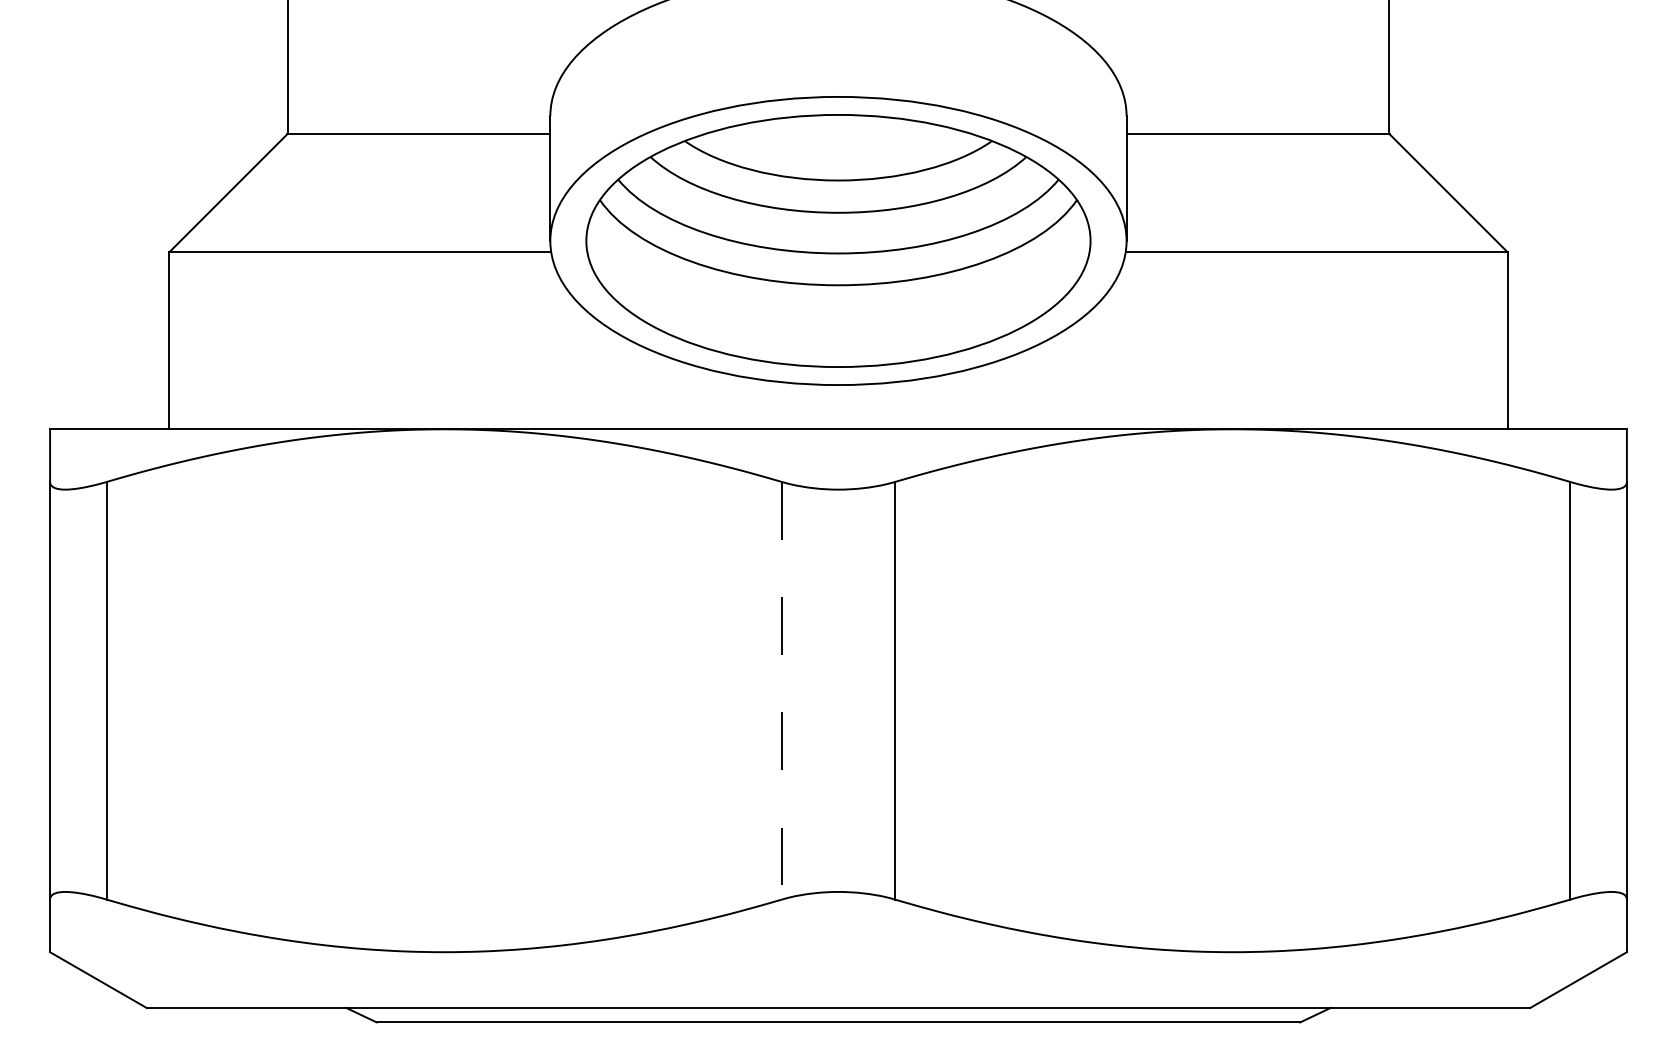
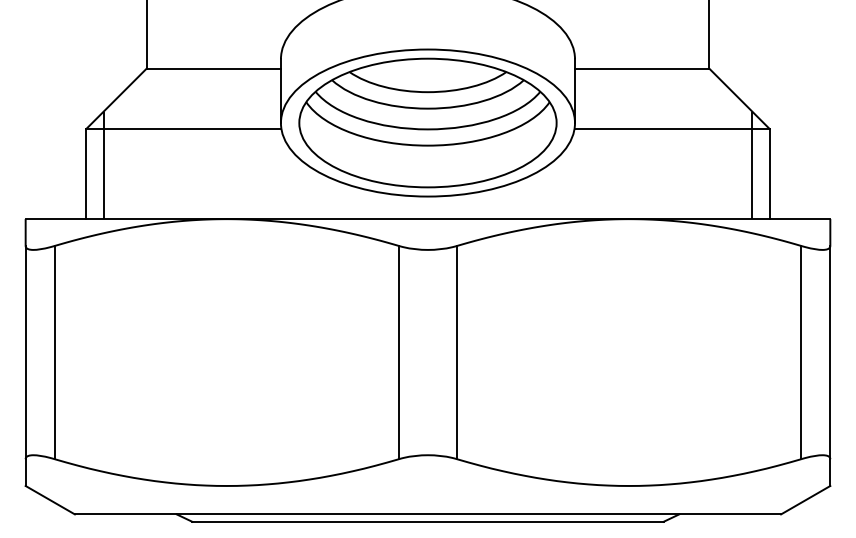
line: (202, 324) -> (103, 165), added
line: (1474, 324) -> (752, 165), added
line: (782, 690) -> (399, 352), dashed -> solid

